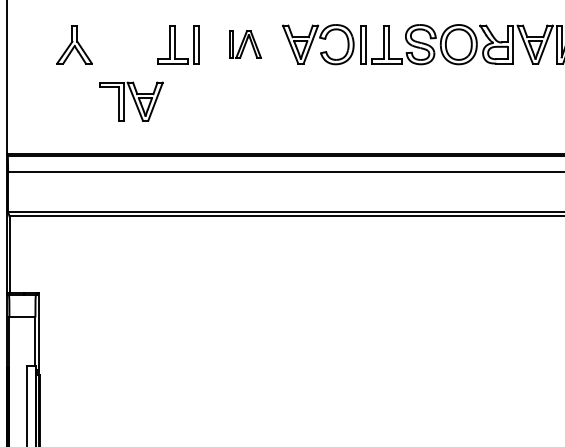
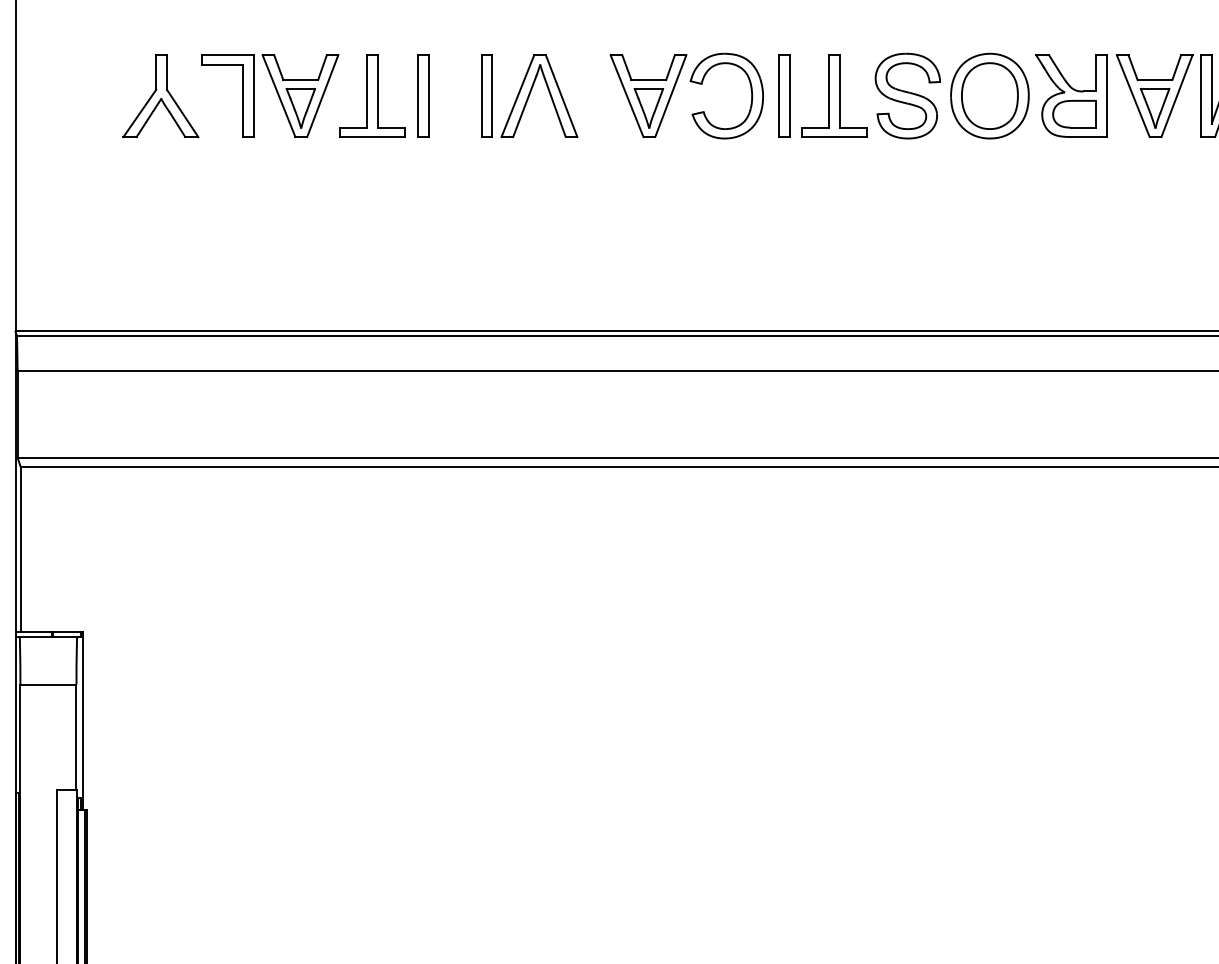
part: (245, 44) -> (529, 95), size x1.43
part: (131, 101) -> (270, 95), moved

